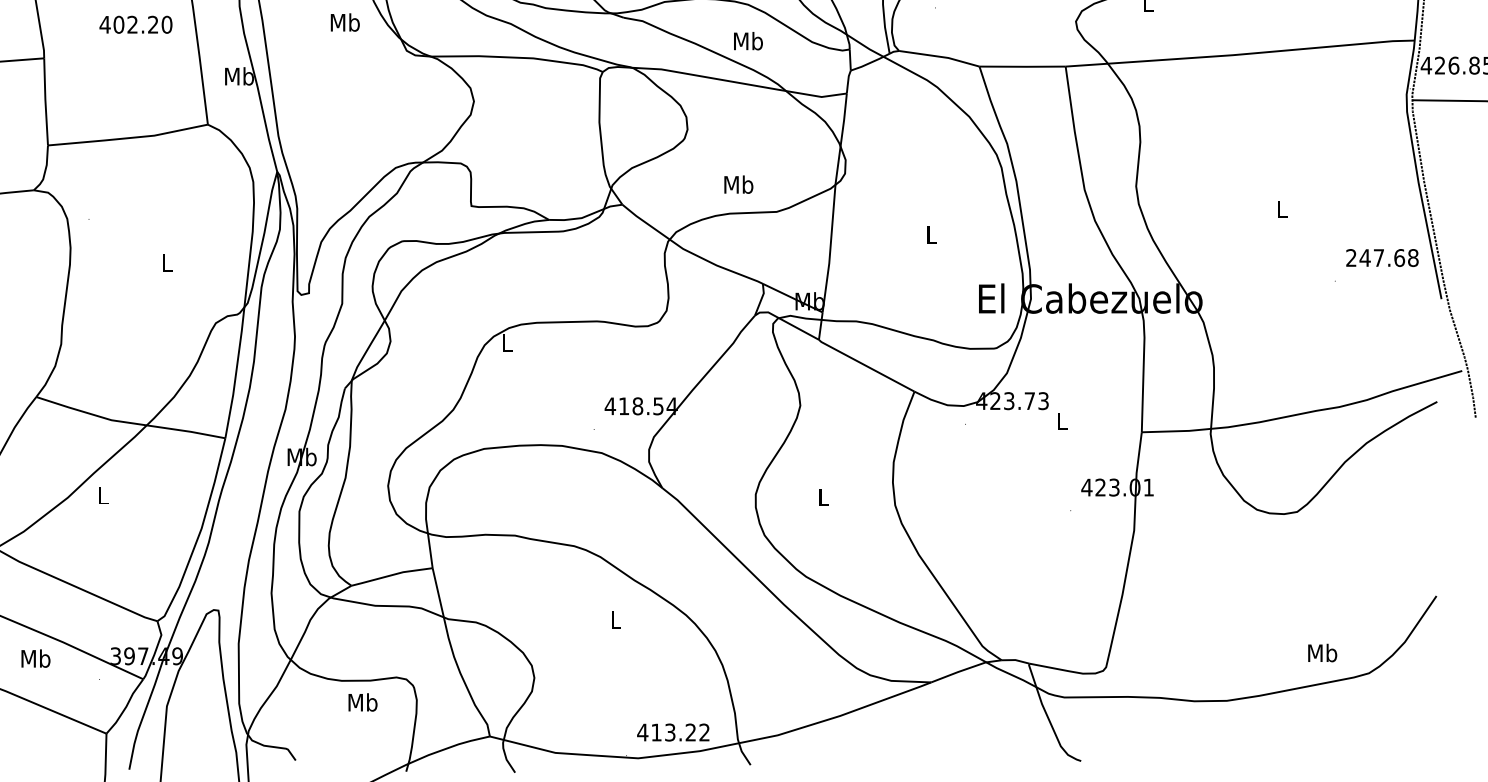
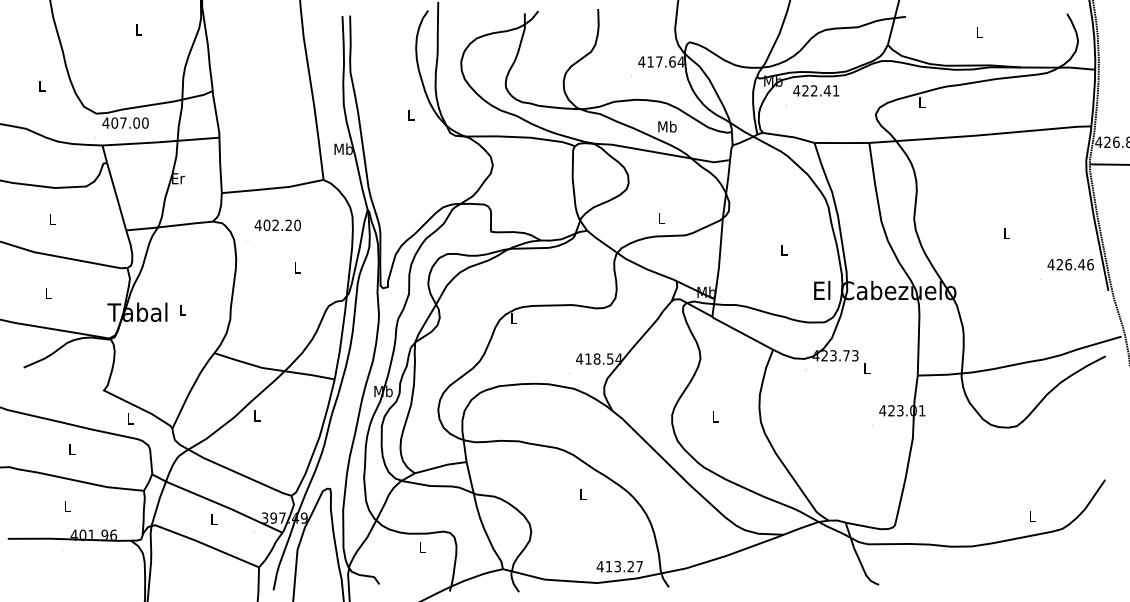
text: (344, 21) -> (410, 114), Mb -> L
text: (135, 25) -> (277, 225), moved
text: (739, 183) -> (661, 217), Mb -> L
text: (1381, 257) -> (1070, 264), 247.68 -> 426.46
text: (1322, 652) -> (1032, 515), Mb -> L
text: (36, 658) -> (214, 519), Mb -> L
text: (363, 702) -> (422, 547), Mb -> L
text: (704, 732) -> (639, 566), 413.22 -> 413.27

